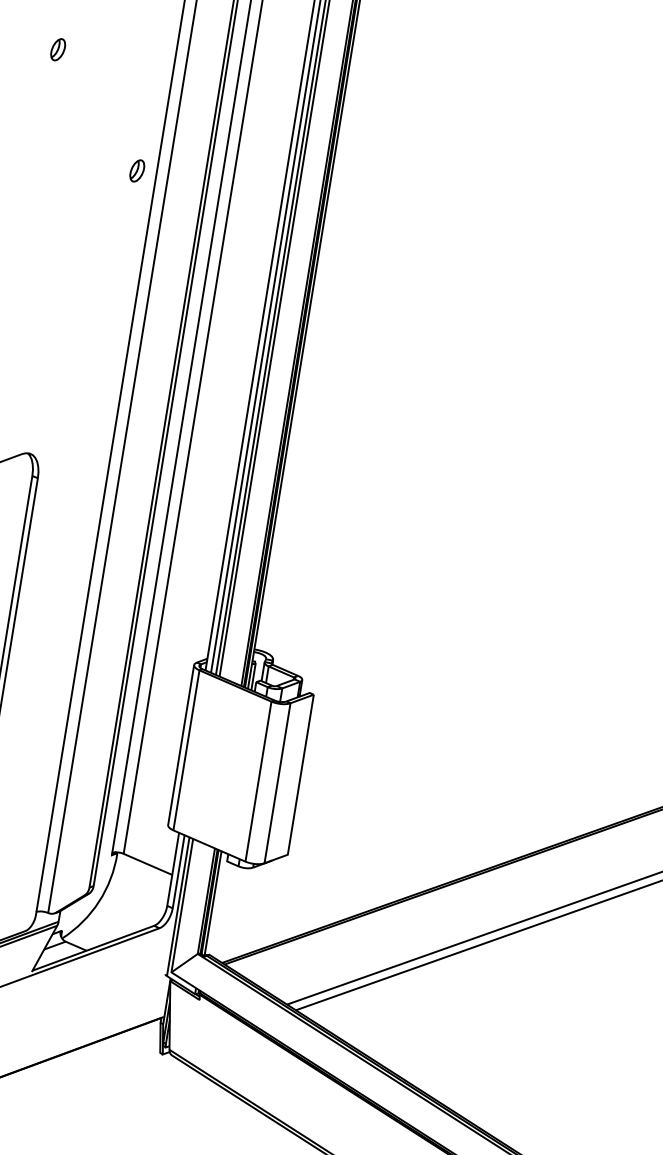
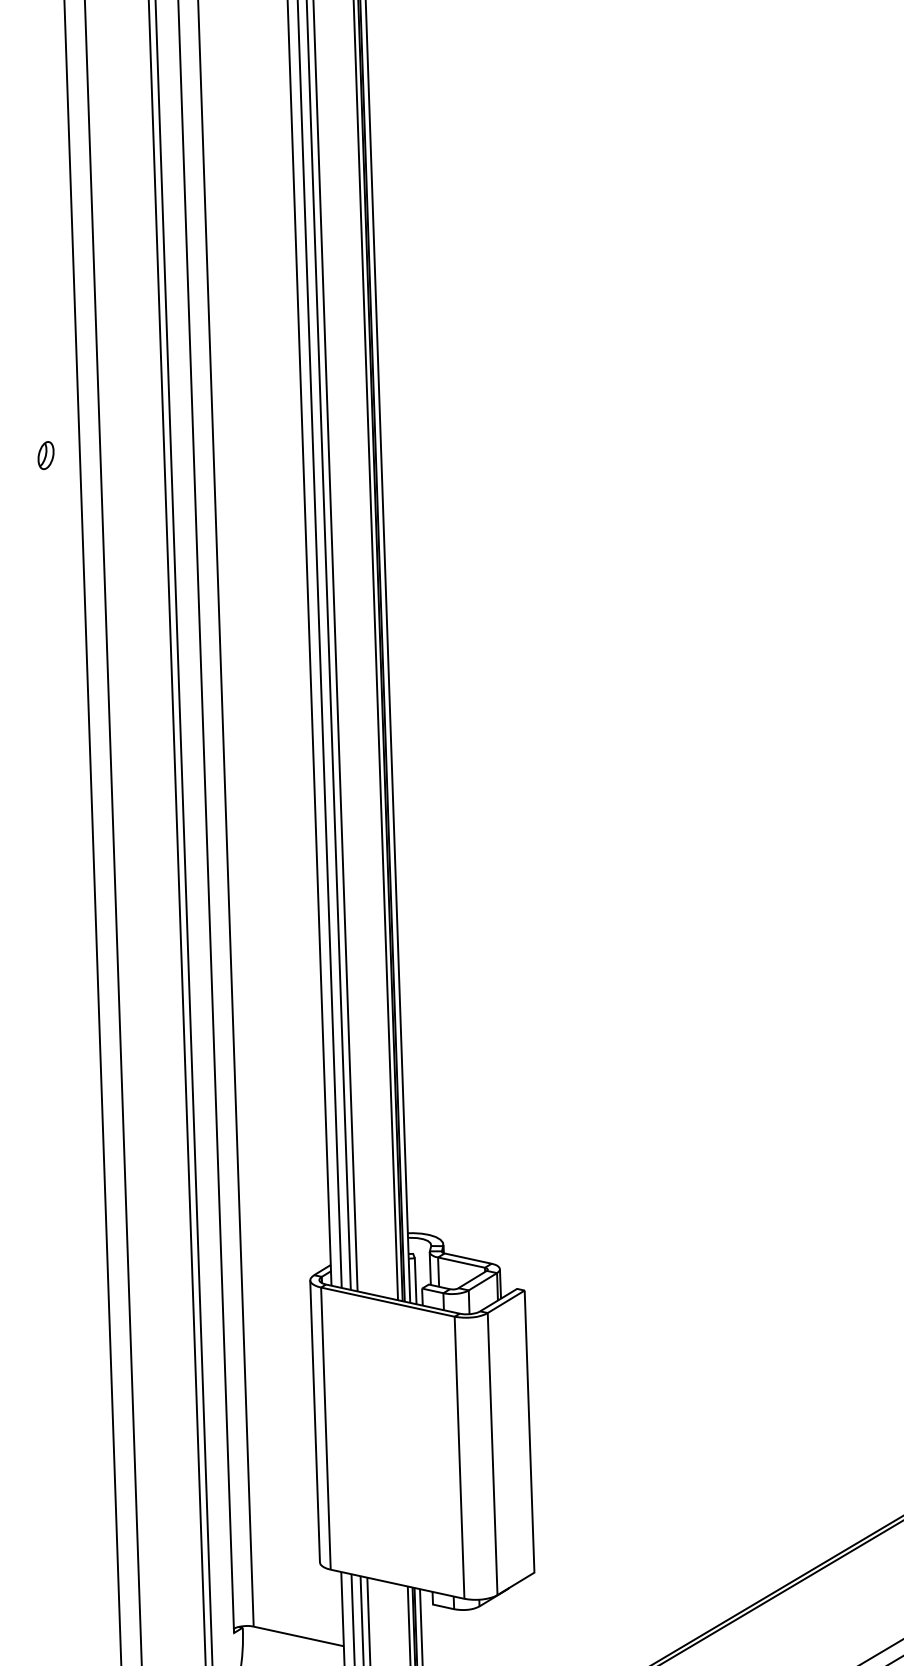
part: (137, 170) -> (46, 454), size x0.7

